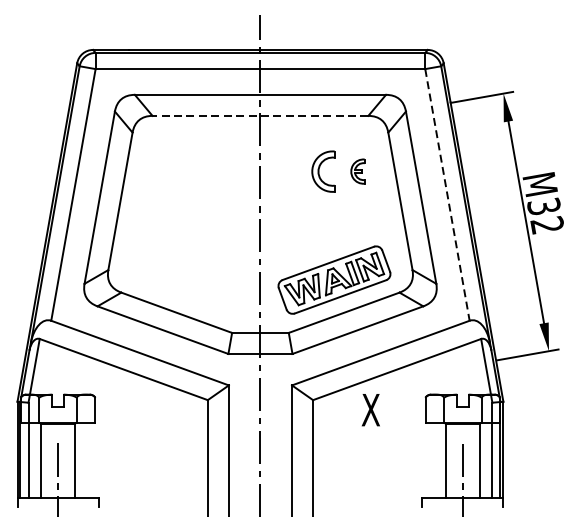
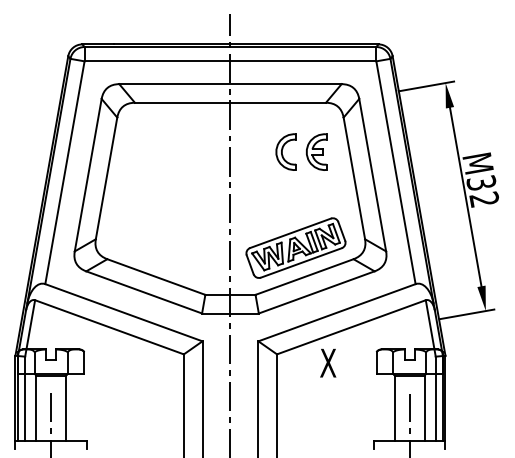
line: (260, 115) -> (230, 102), dashed -> solid
part: (357, 170) -> (316, 151), size x1.67
line: (448, 195) -> (396, 173), dashed -> solid

